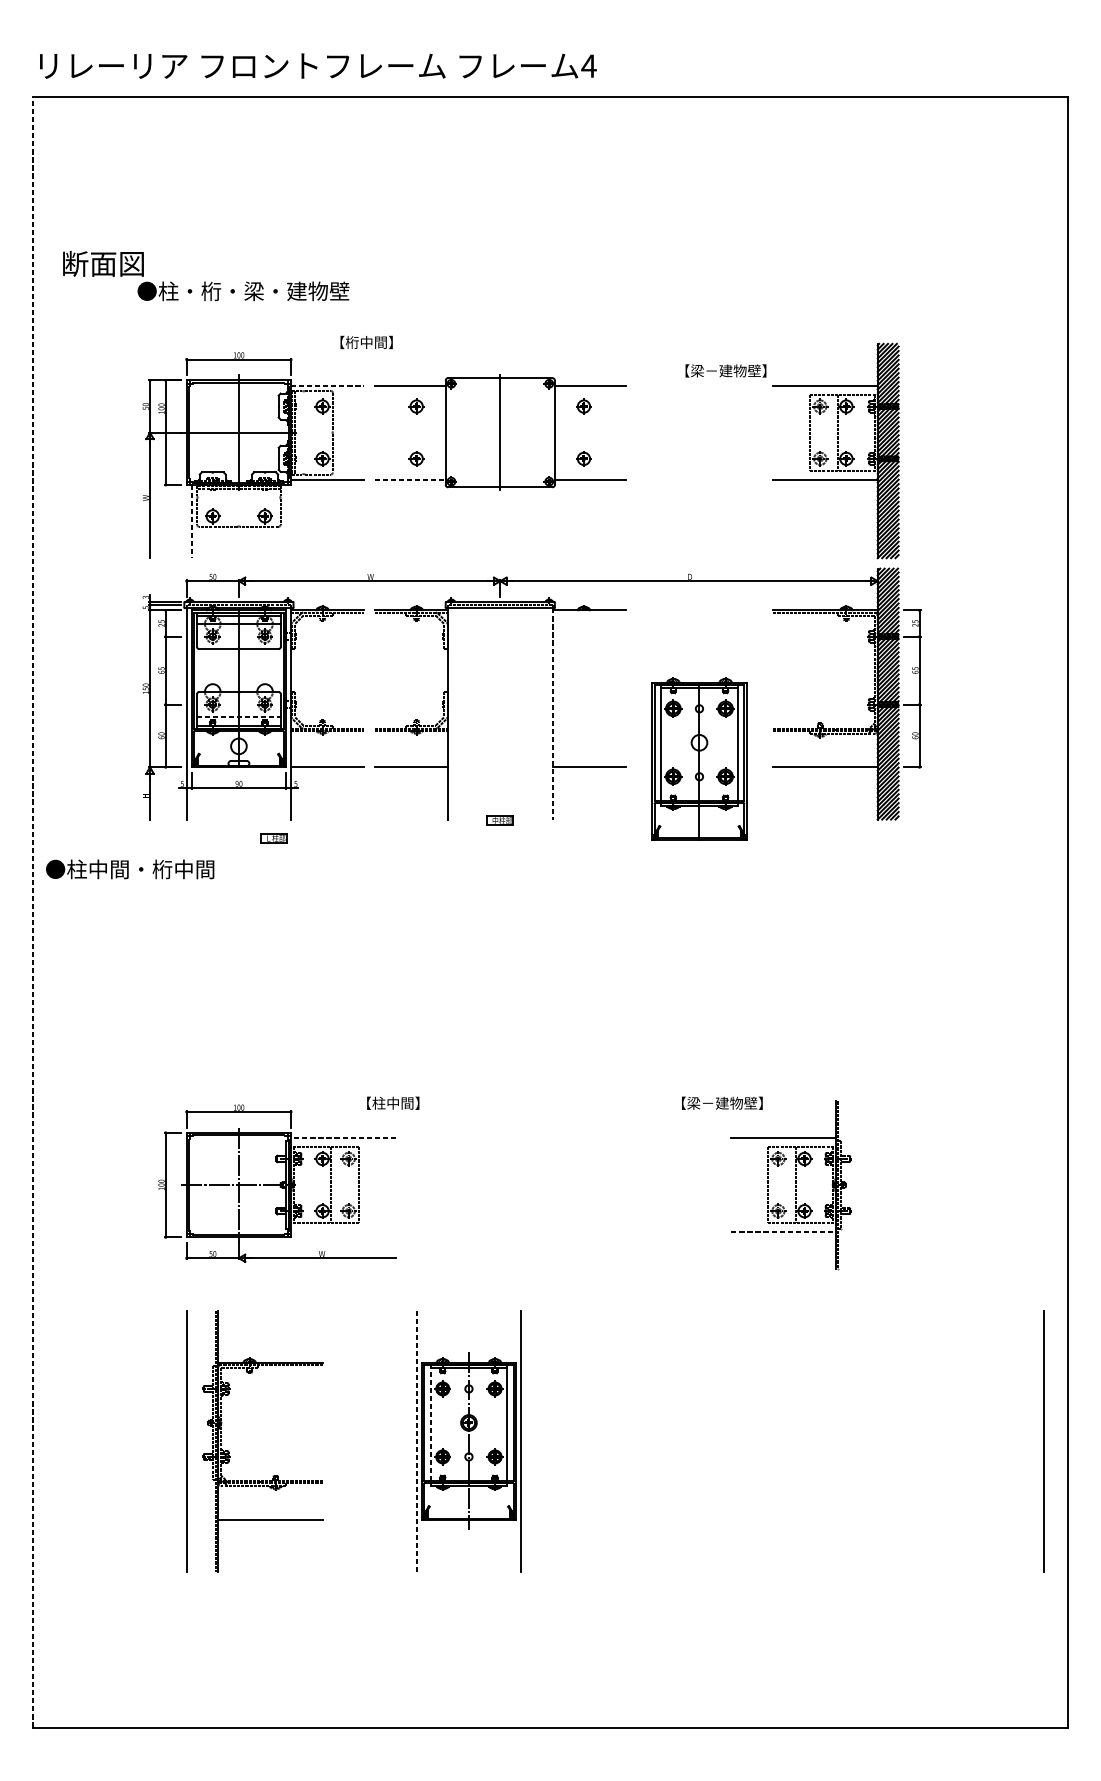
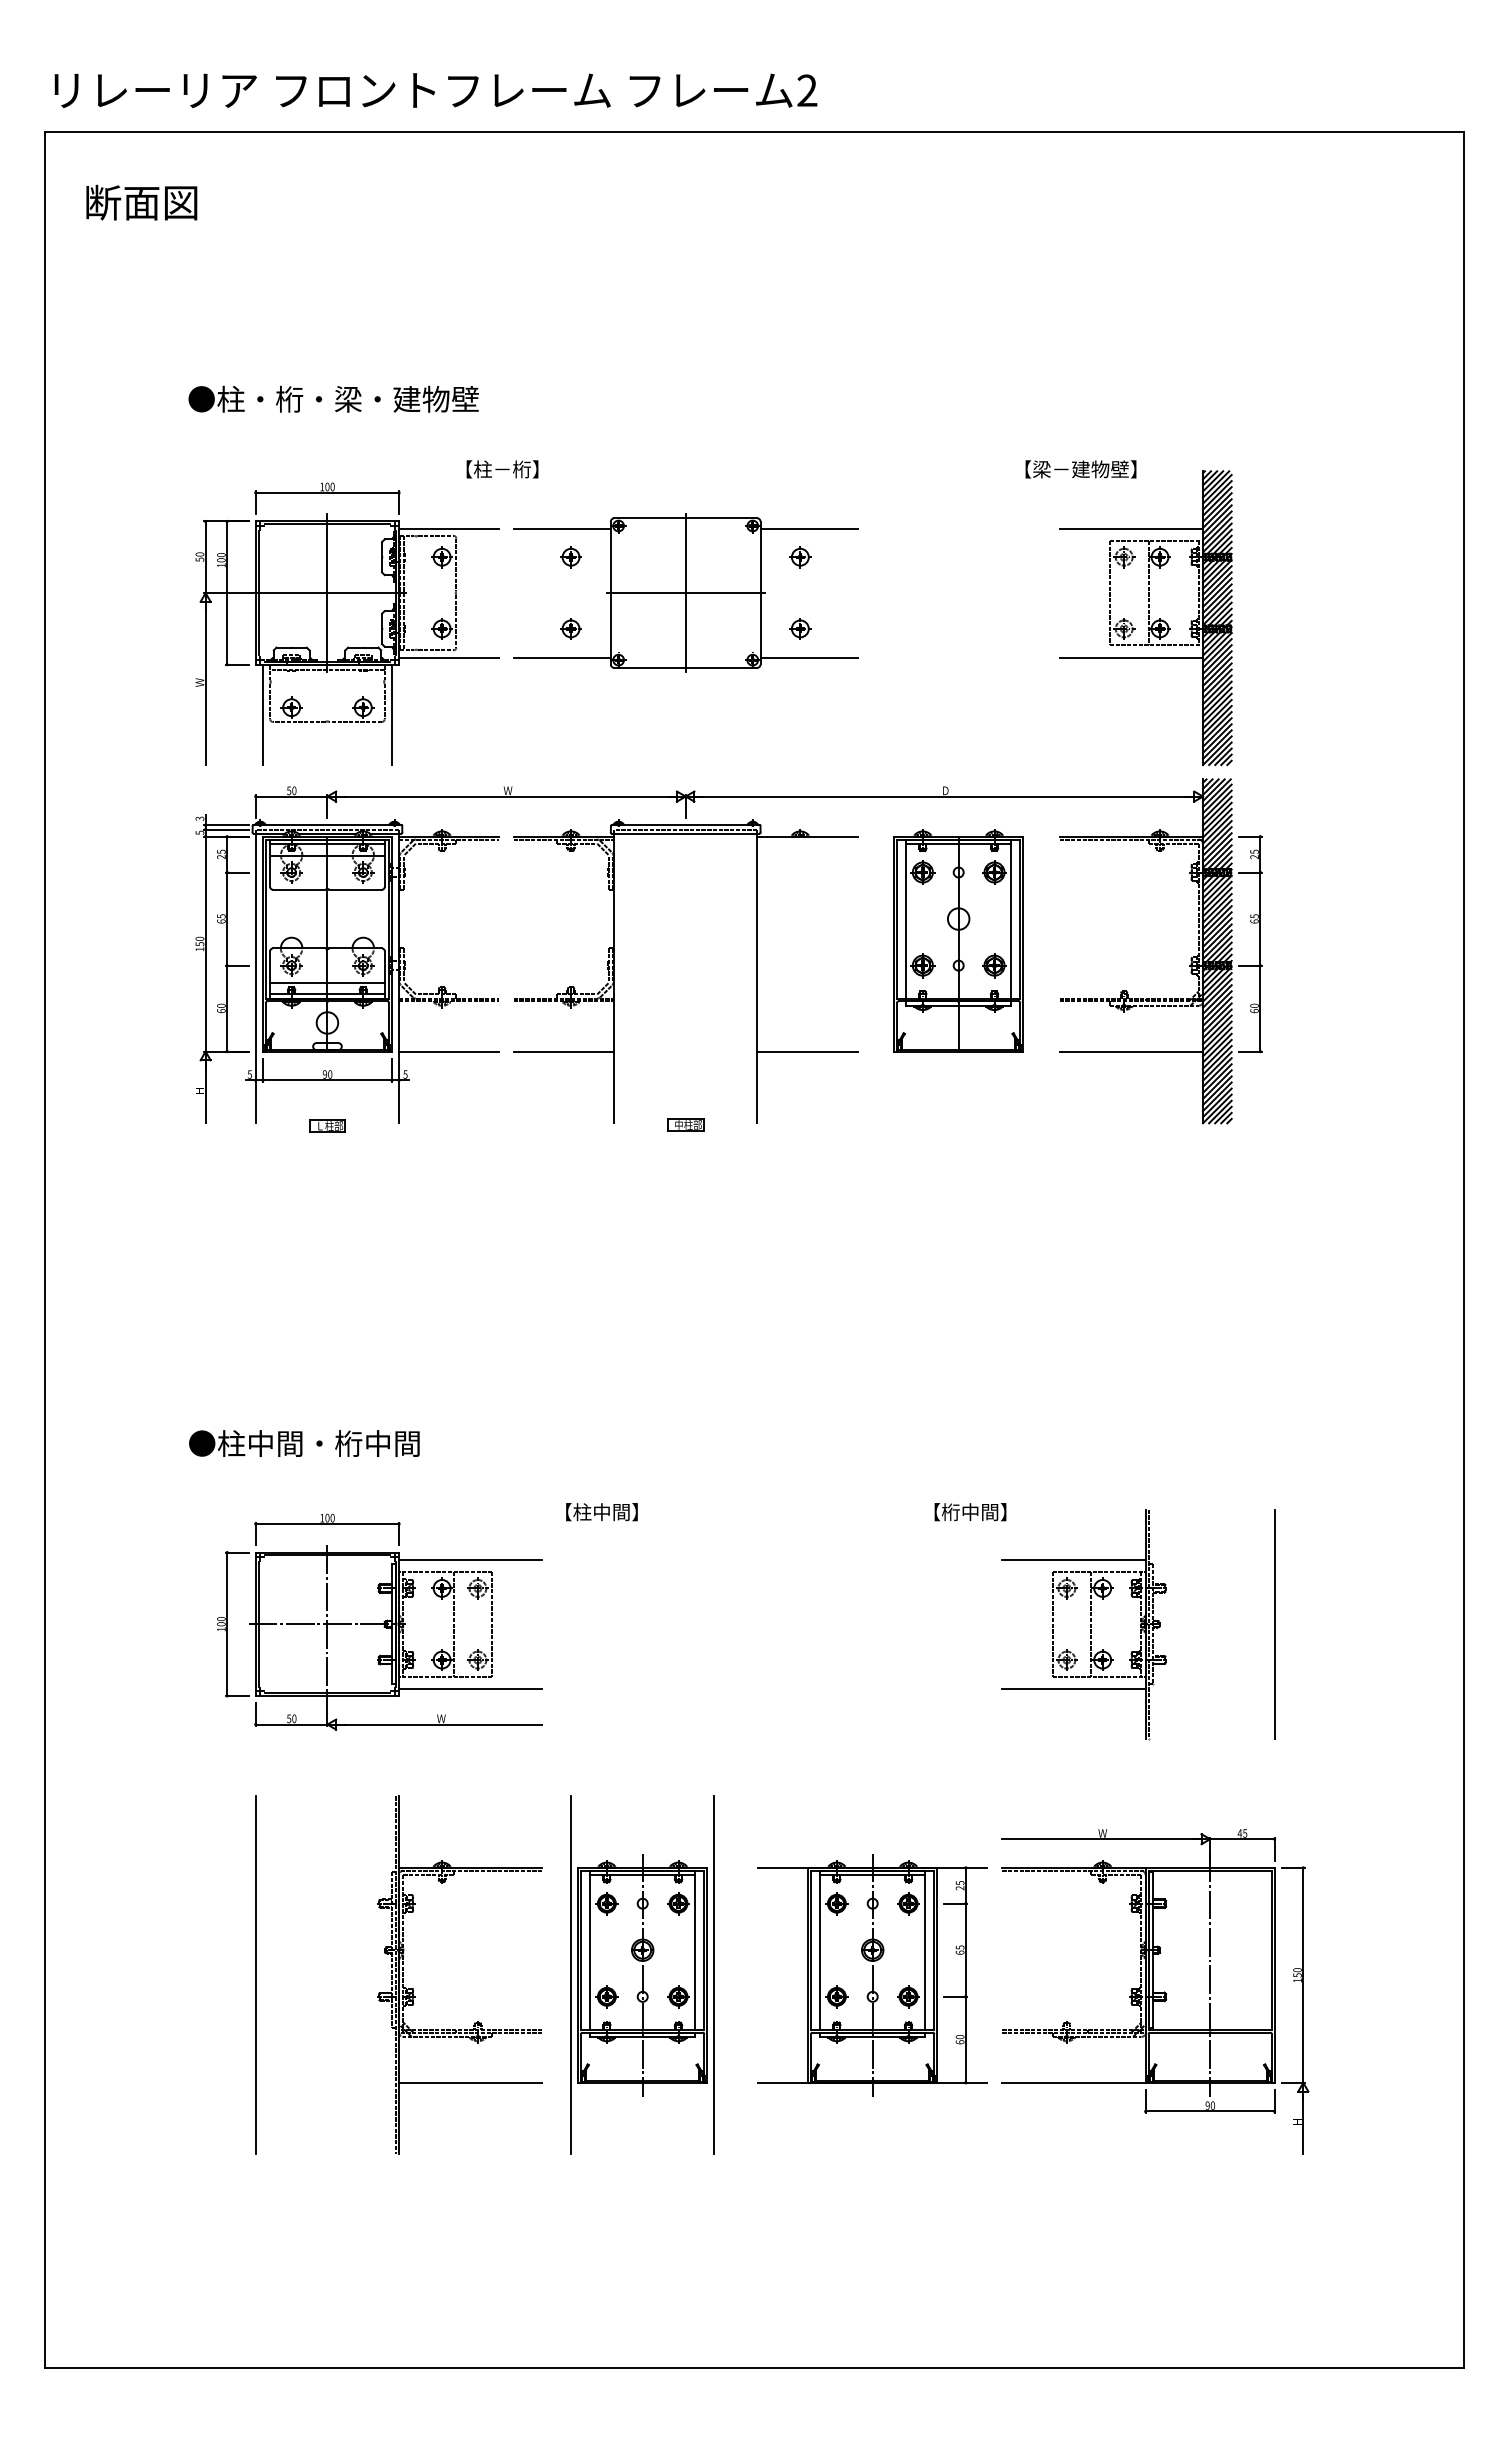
text: (589, 66) -> (807, 90), 4 -> 2
text: (103, 263) -> (141, 202), moved
text: (366, 342) -> (502, 469), 【桁中間】 -> 【柱－桁】
text: (725, 371) -> (1080, 469), moved
line: (327, 385) -> (449, 528), dashed -> solid
line: (500, 433) -> (685, 593), added
line: (410, 479) -> (562, 657), dashed -> solid
line: (285, 521) -> (391, 714), added
line: (191, 522) -> (262, 715), dashed -> solid
line: (552, 713) -> (757, 978), dashed -> solid
line: (238, 716) -> (327, 982), dashed -> solid
part: (699, 758) -> (958, 940), moved
part: (273, 837) -> (327, 1125), moved
text: (130, 869) -> (304, 1443), moved
line: (33, 912) -> (45, 1250), dashed -> solid
text: (392, 1103) -> (601, 1512), moved
text: (724, 1103) -> (993, 1512), 【梁－建物壁】 -> 【桁中間】
line: (343, 1137) -> (470, 1559), dashed -> solid
line: (929, 1185) -> (1274, 1624), added
line: (343, 1231) -> (470, 1688), added
line: (783, 1231) -> (1074, 1688), dashed -> solid
line: (430, 1423) -> (590, 1950), dashed -> solid
line: (1043, 1440) -> (1430, 1974), removed
line: (416, 1441) -> (571, 1975), dashed -> solid
part: (636, 1441) -> (872, 1975), added
part: (228, 1450) -> (413, 1988), moved
part: (843, 1453) -> (1155, 1991), added

